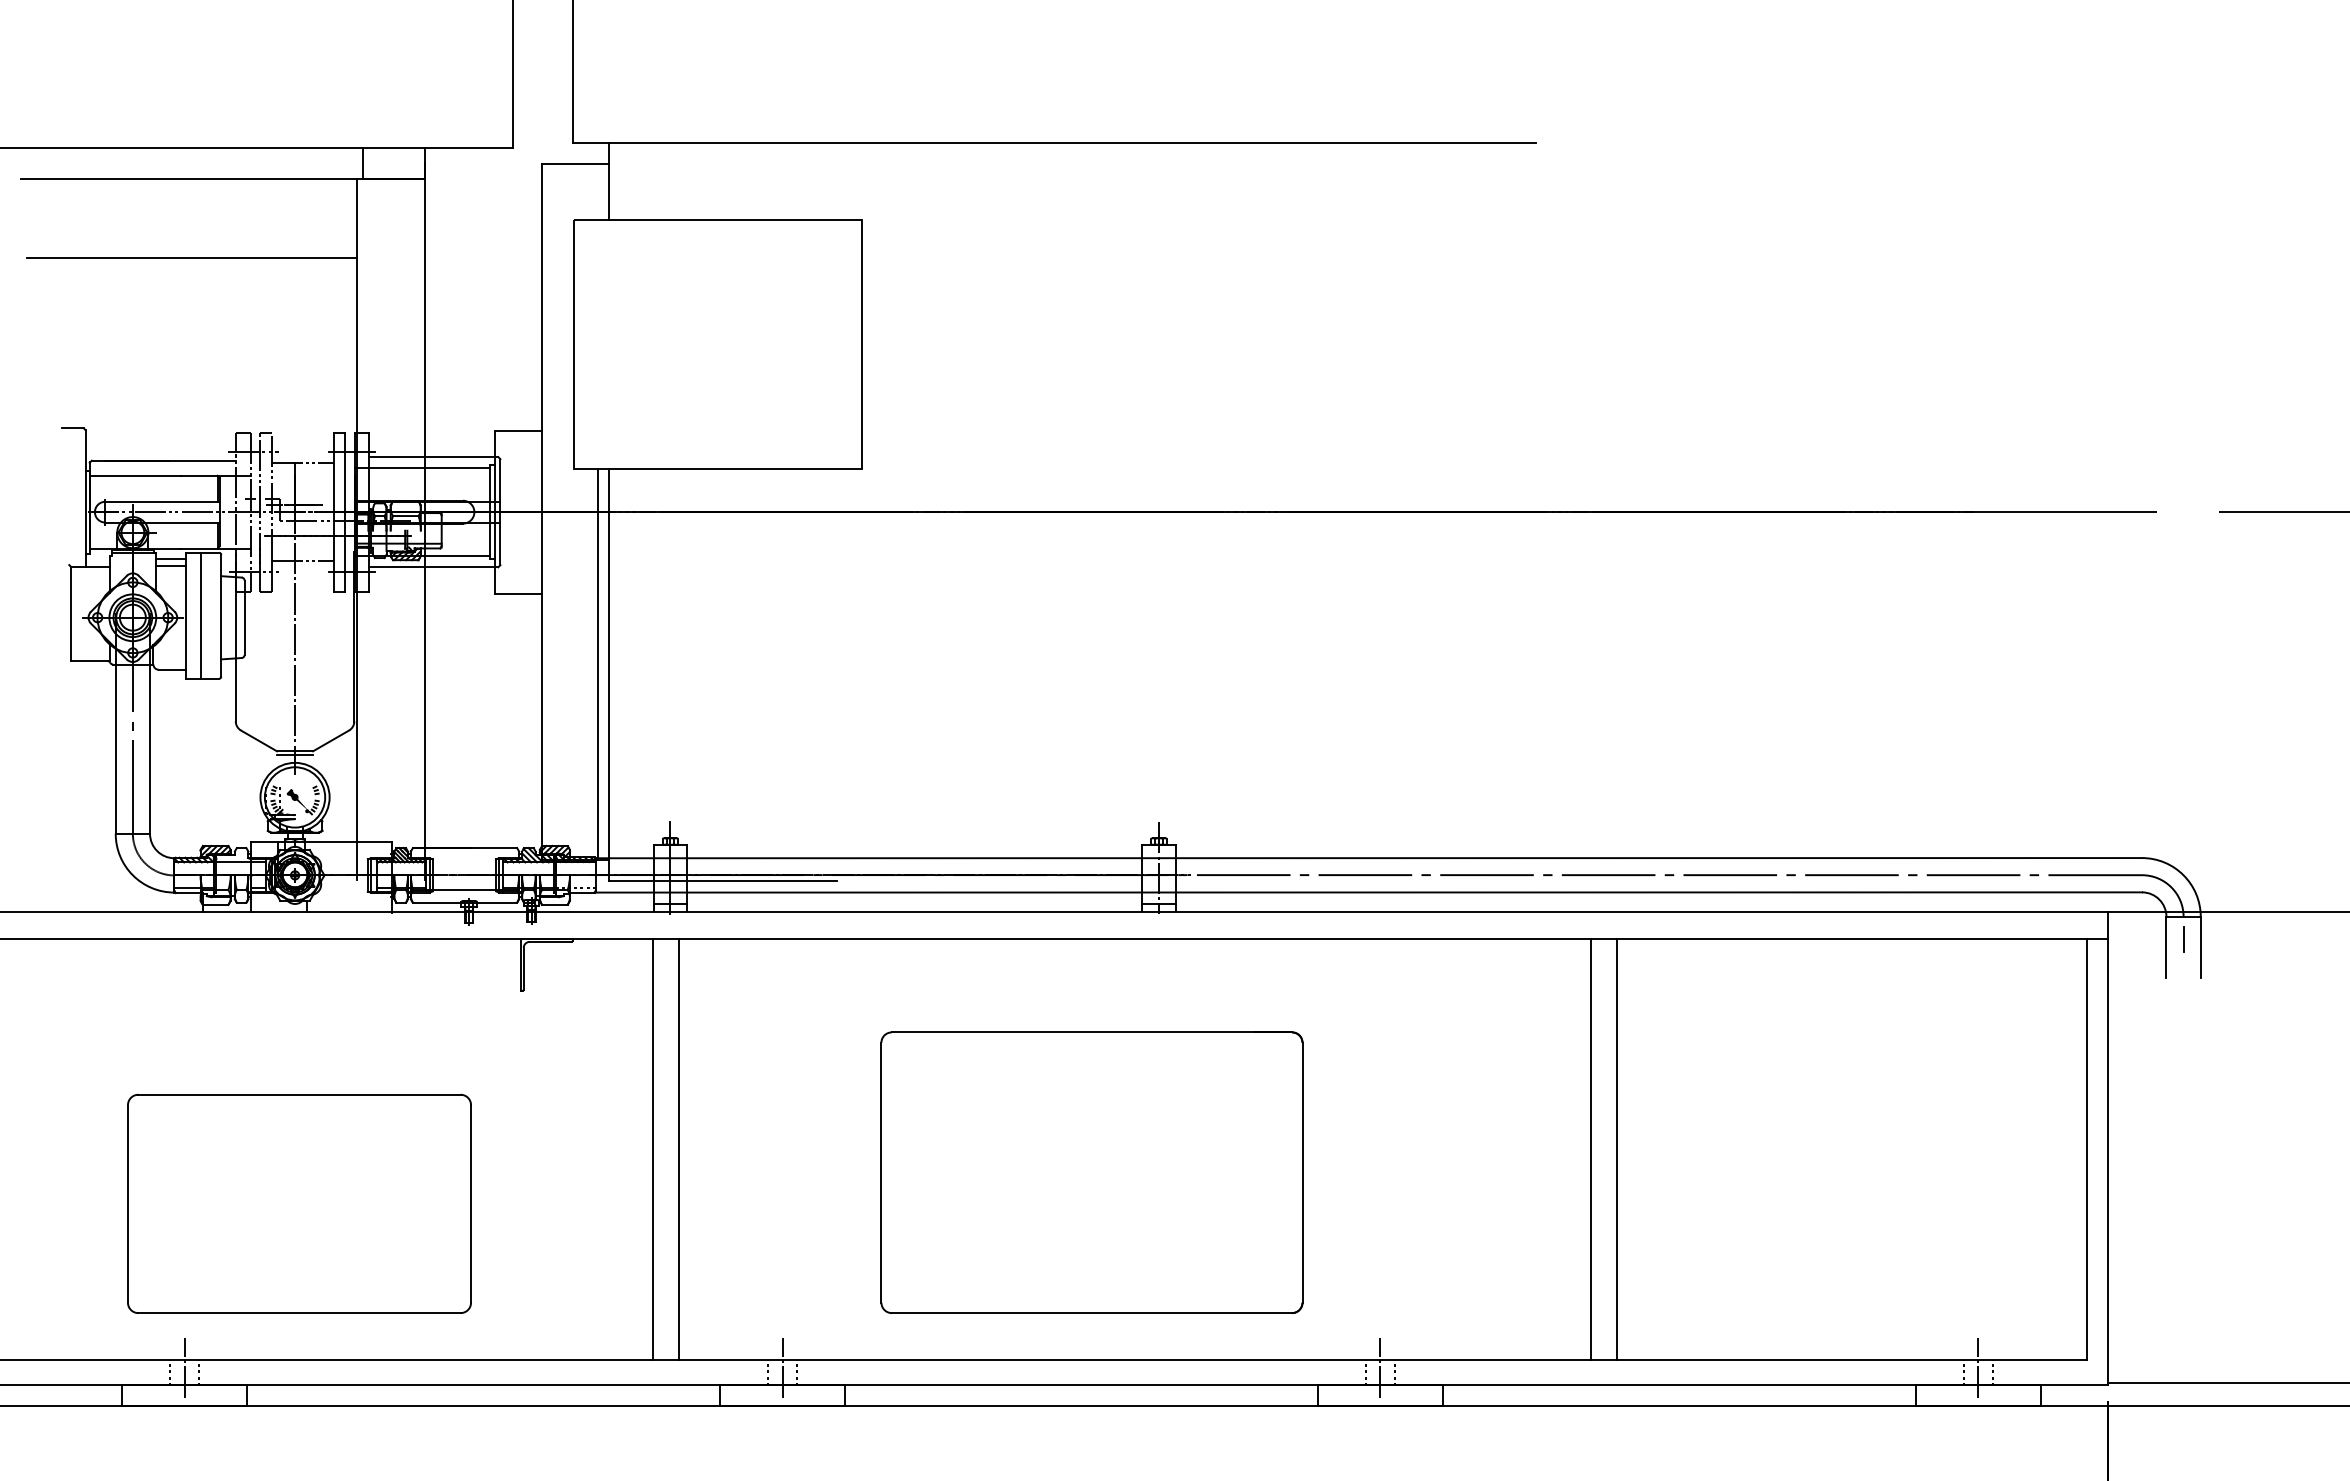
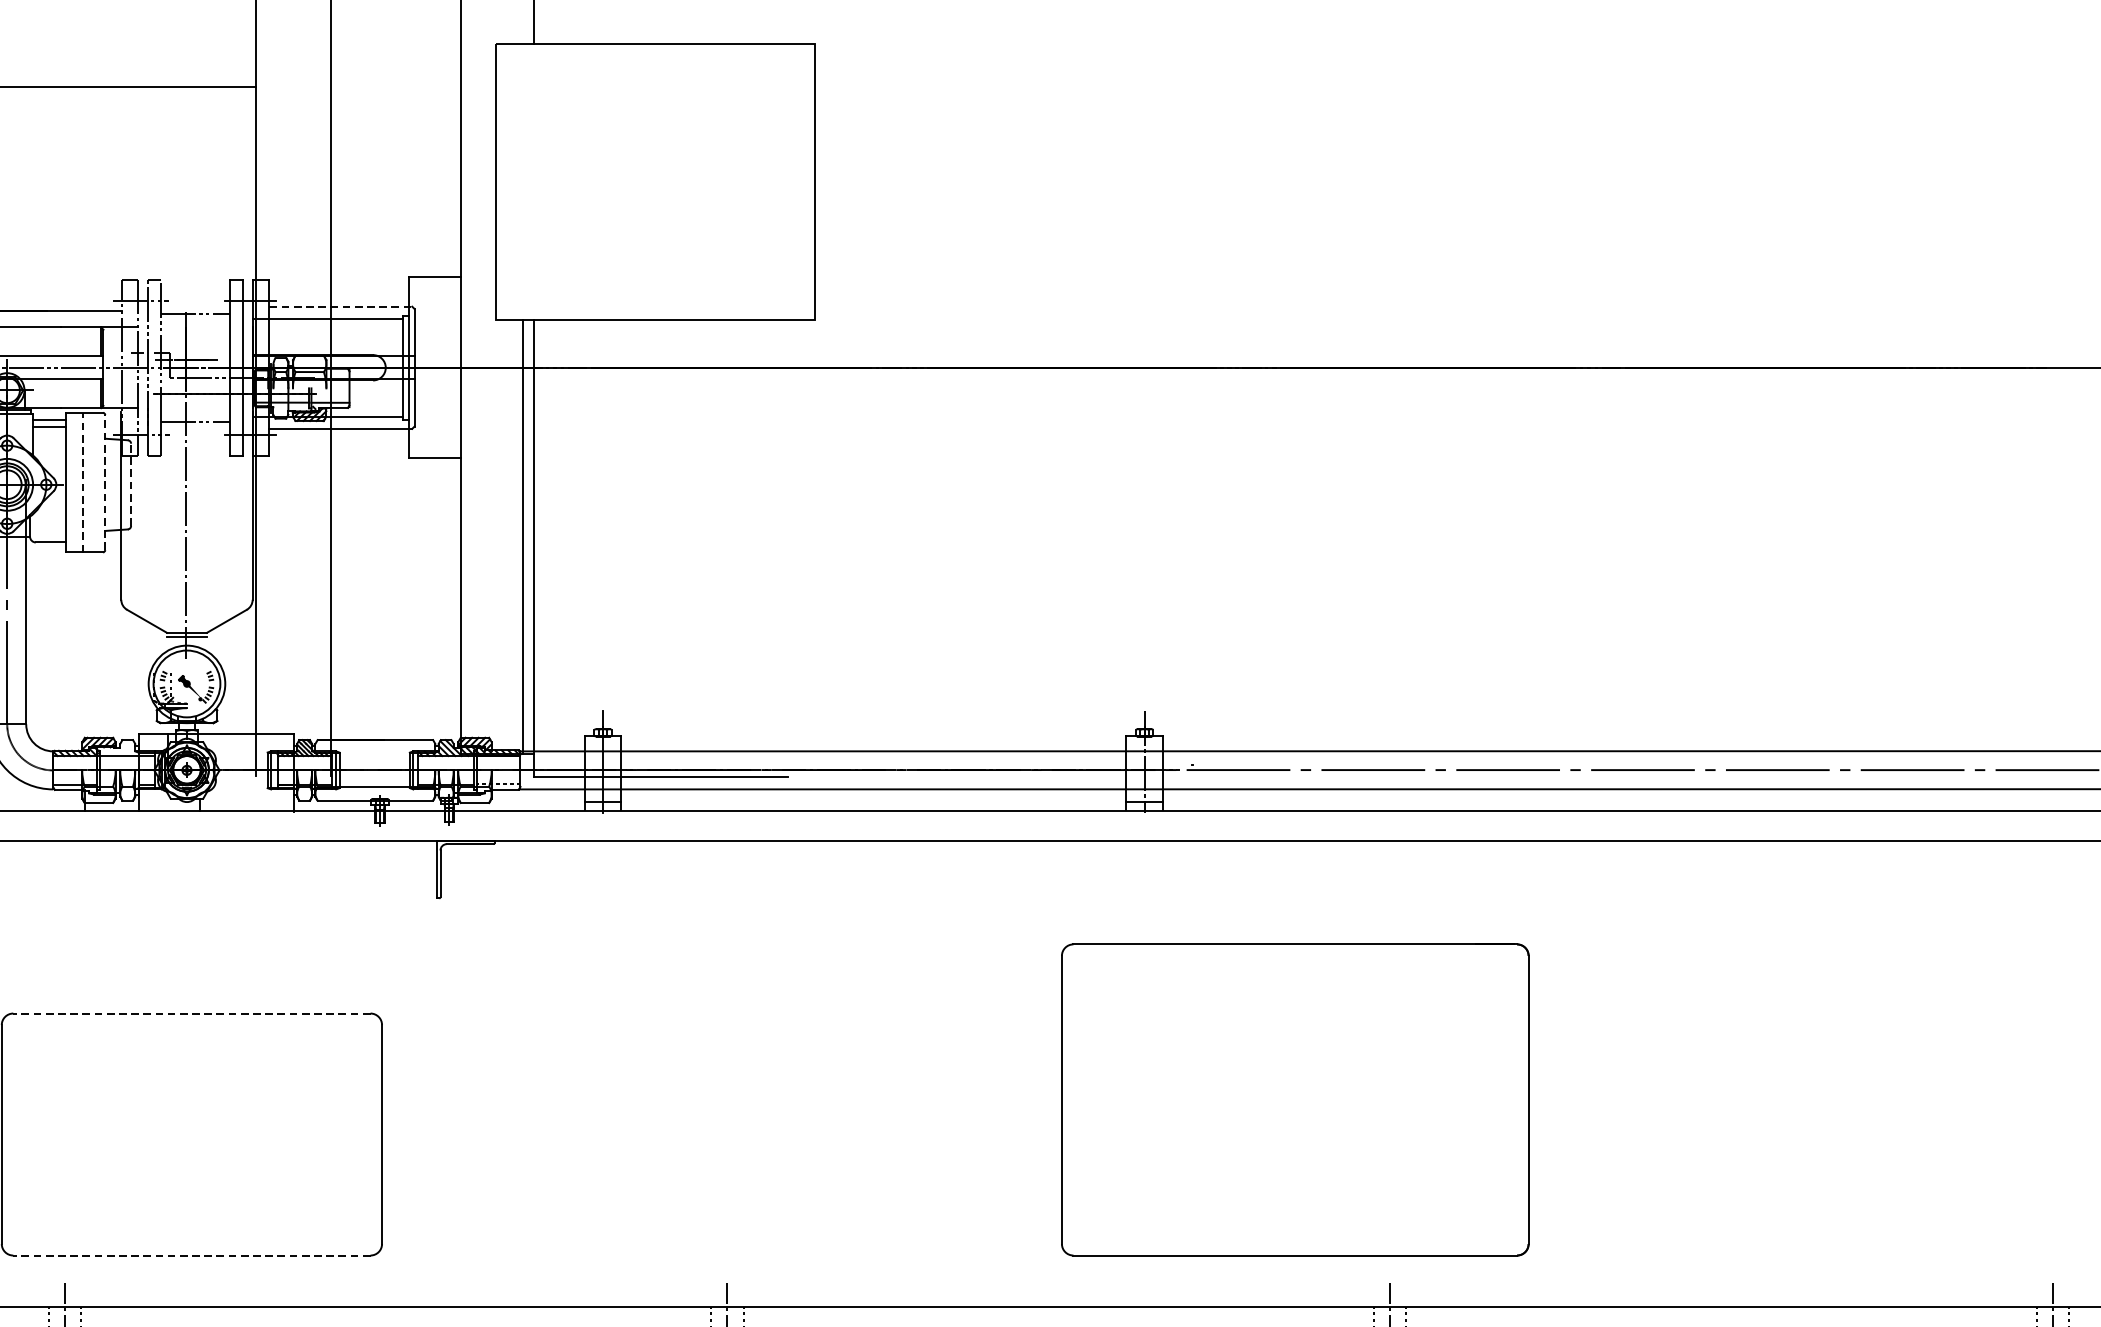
line: (434, 457) -> (341, 307), solid -> dashed
line: (200, 615) -> (82, 482), solid -> dashed
line: (221, 615) -> (105, 482), solid -> dashed
line: (244, 617) -> (130, 484), solid -> dashed
line: (299, 1094) -> (191, 1013), solid -> dashed
line: (652, 1148) -> (583, 1073), removed
line: (678, 1148) -> (611, 1073), removed
line: (1590, 1148) -> (1622, 1073), removed
line: (1616, 1148) -> (1651, 1073), removed
part: (1091, 1172) -> (1294, 1099), moved
line: (299, 1313) -> (191, 1255), solid -> dashed

